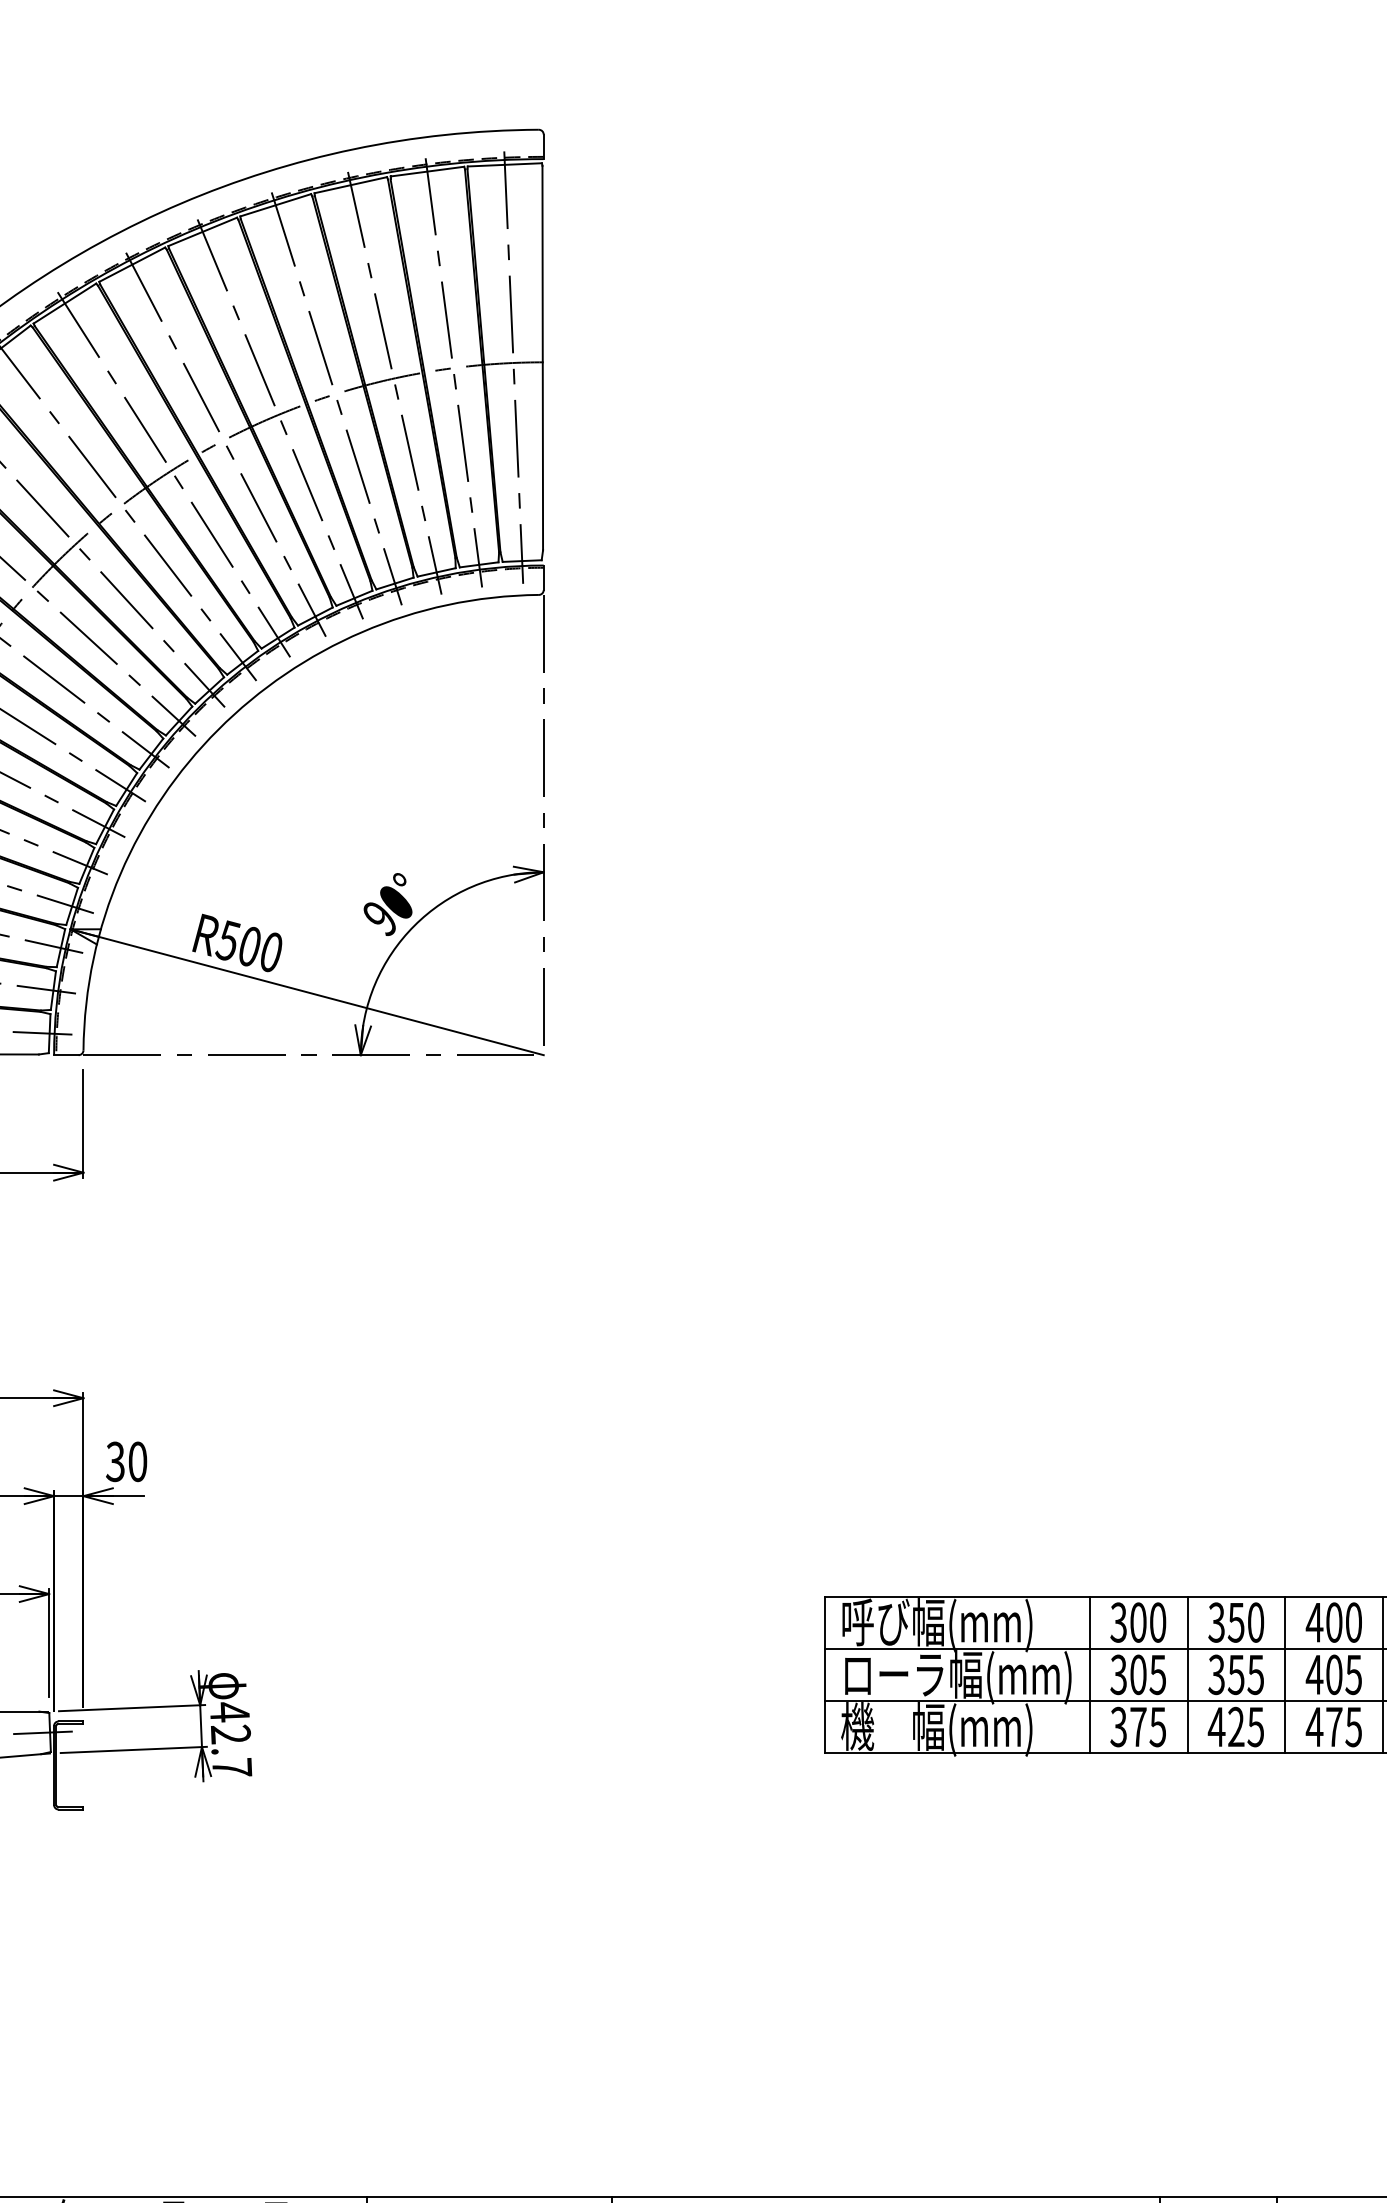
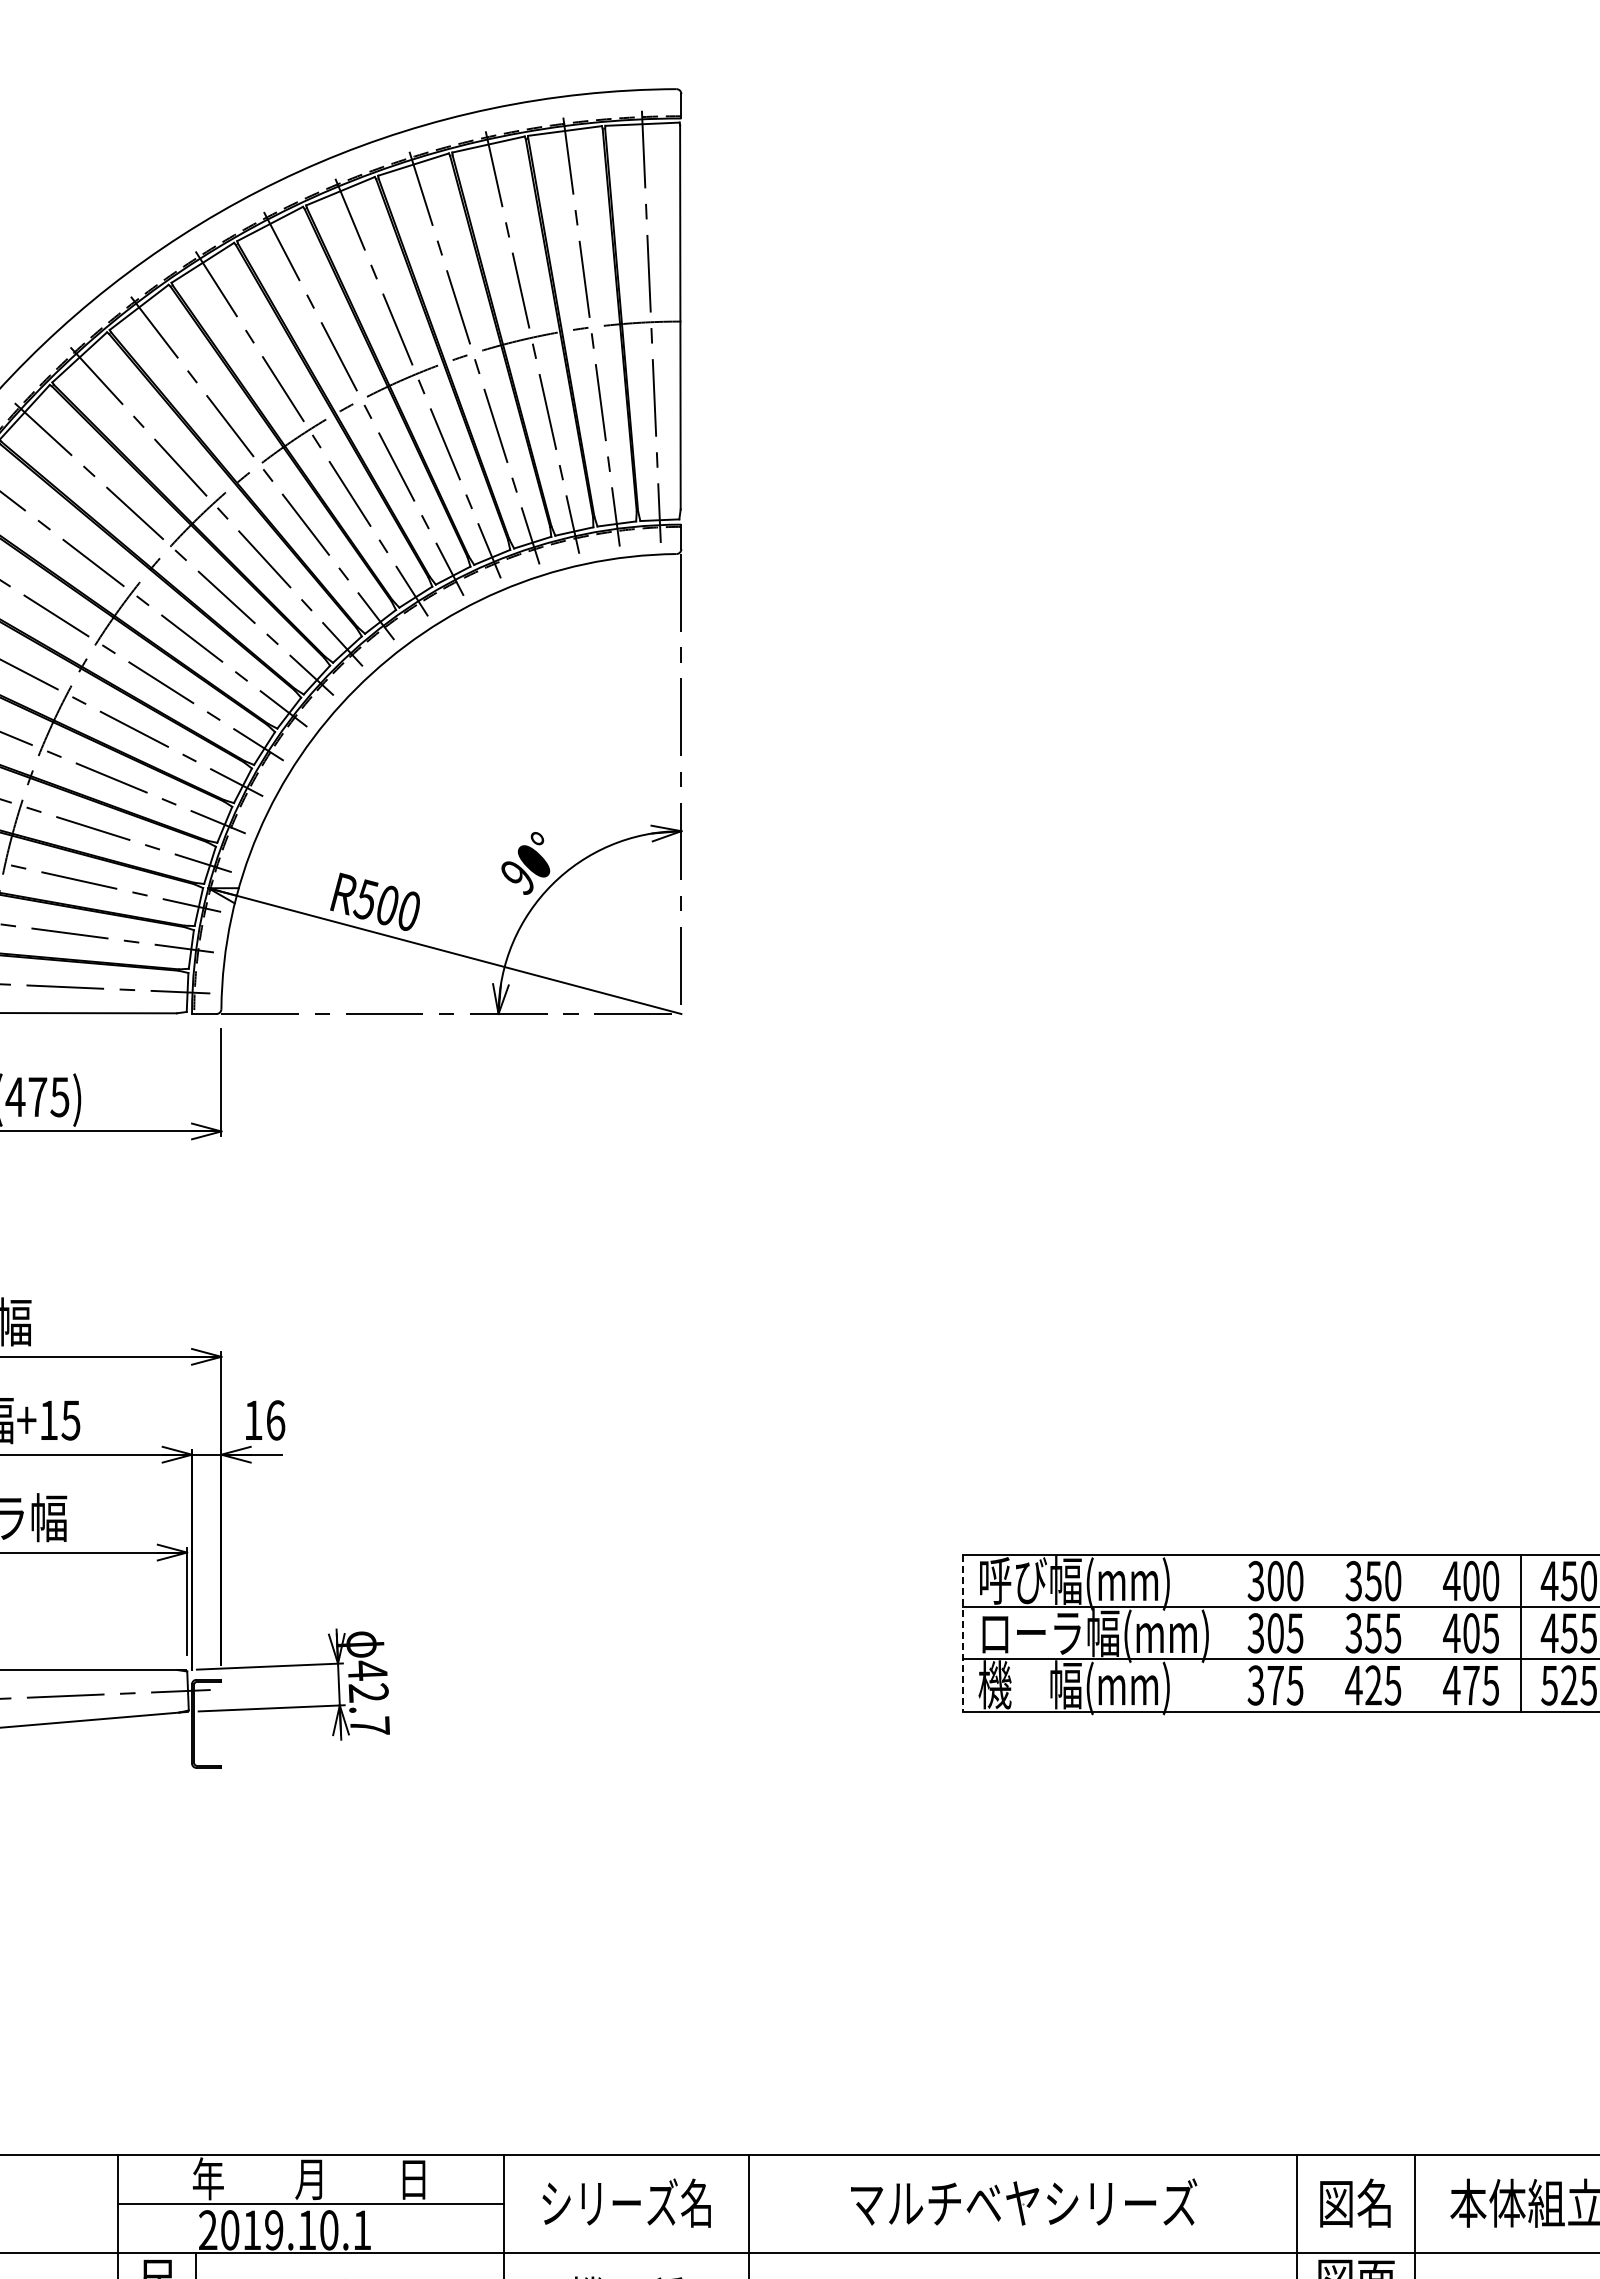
text: (126, 1461) -> (264, 1420), 30 -> 16
line: (825, 1675) -> (962, 1633), solid -> dashed
line: (1089, 1675) -> (1226, 1633), removed
line: (1187, 1675) -> (1324, 1633), removed
line: (1285, 1675) -> (1422, 1633), removed

